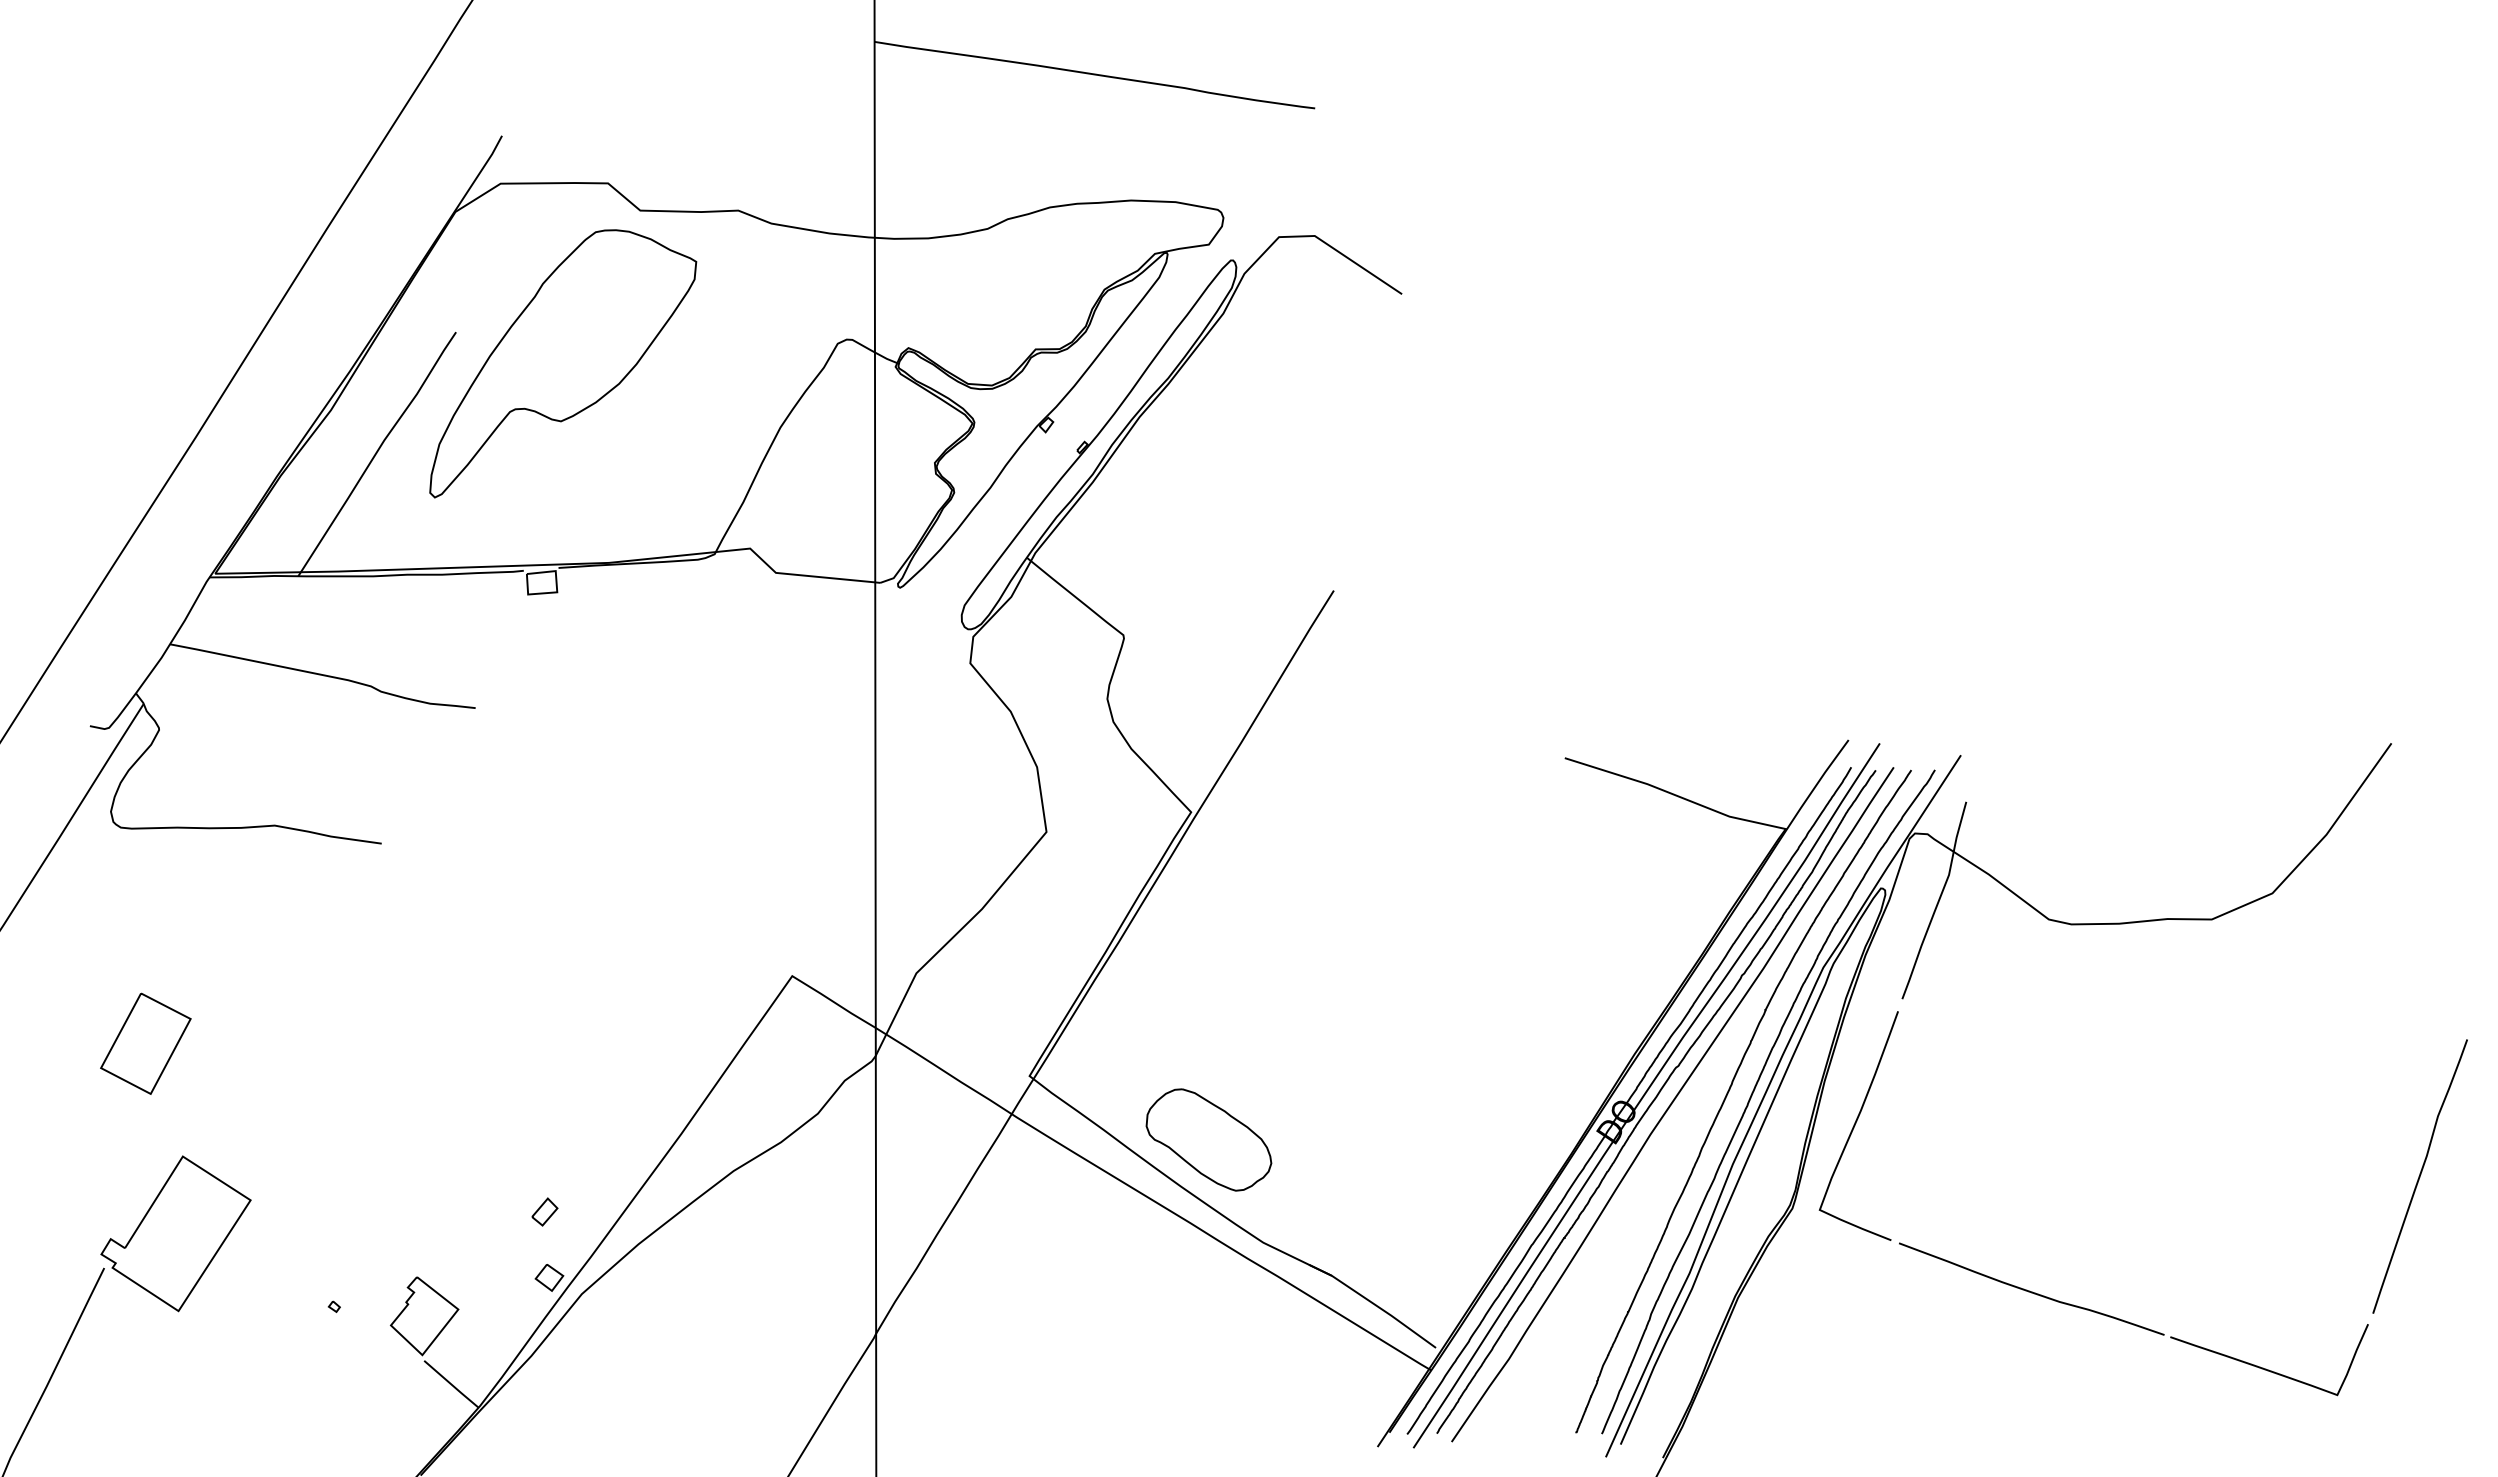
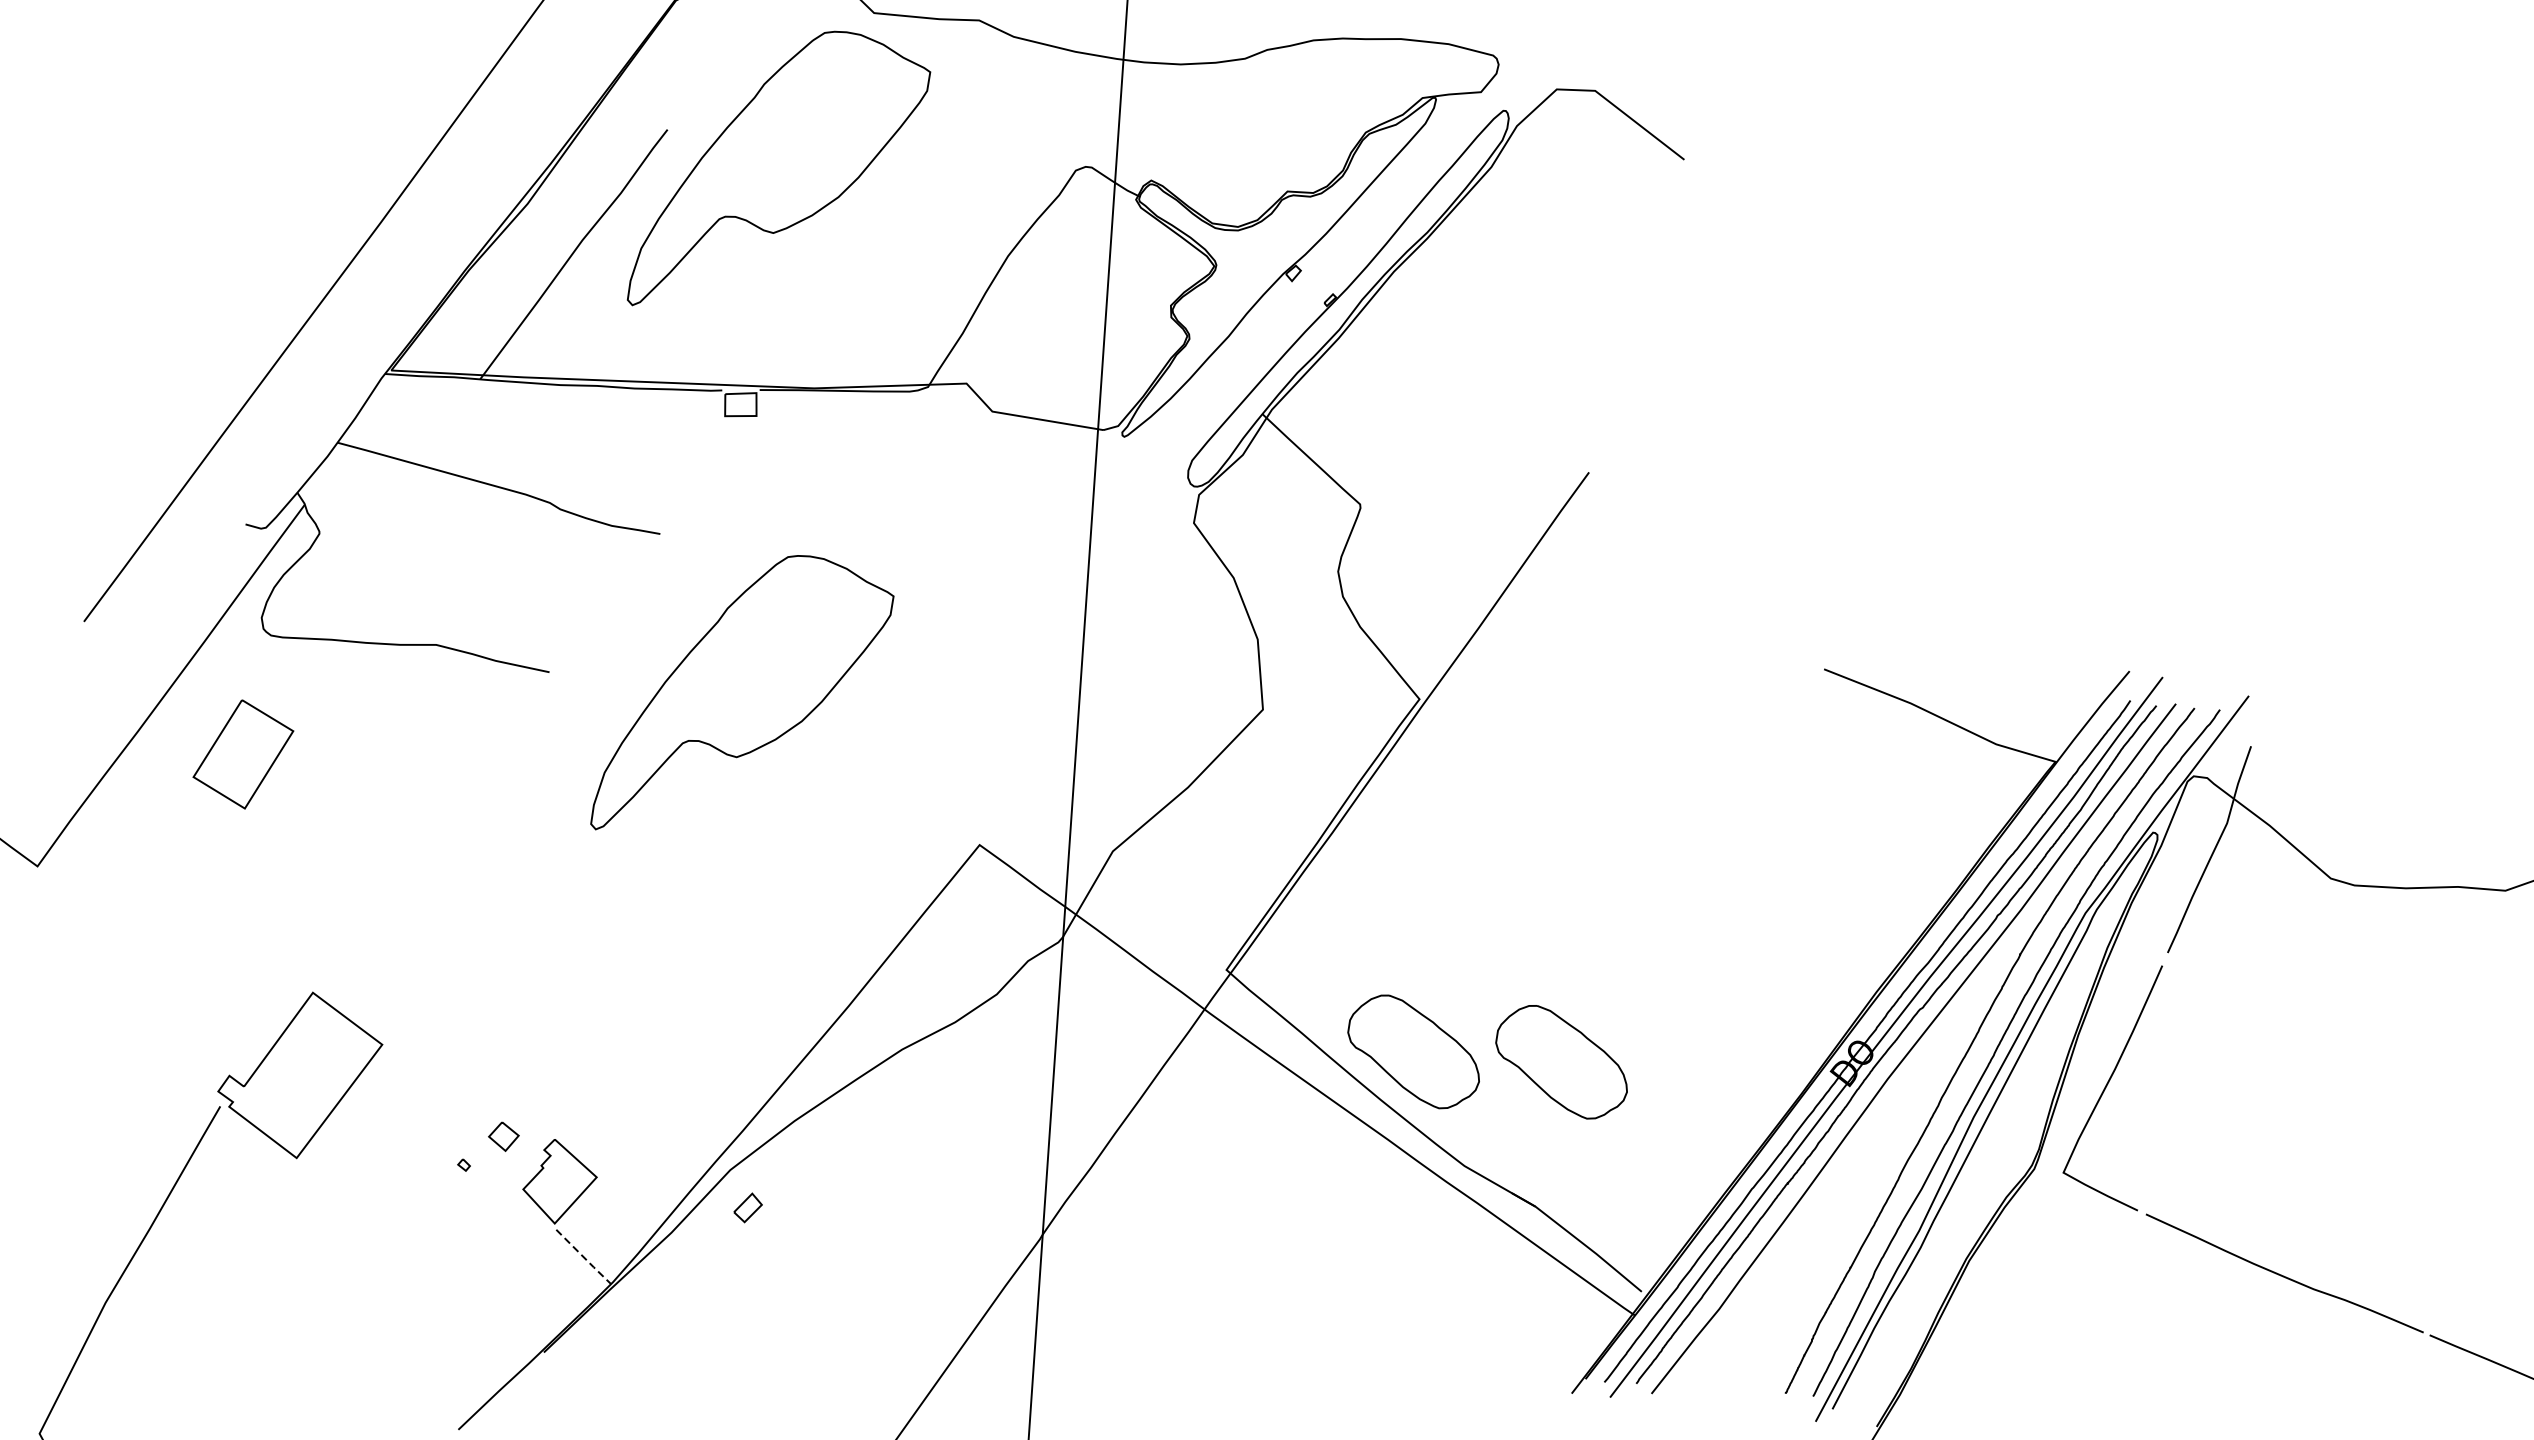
part: (563, 852) -> (743, 695), added
part: (145, 1043) -> (243, 754), moved
part: (1346, 1139) -> (1561, 1061), added
part: (544, 1211) -> (747, 1207), moved
part: (549, 1277) -> (503, 1136), moved
line: (451, 1384) -> (583, 1257), solid -> dashed

